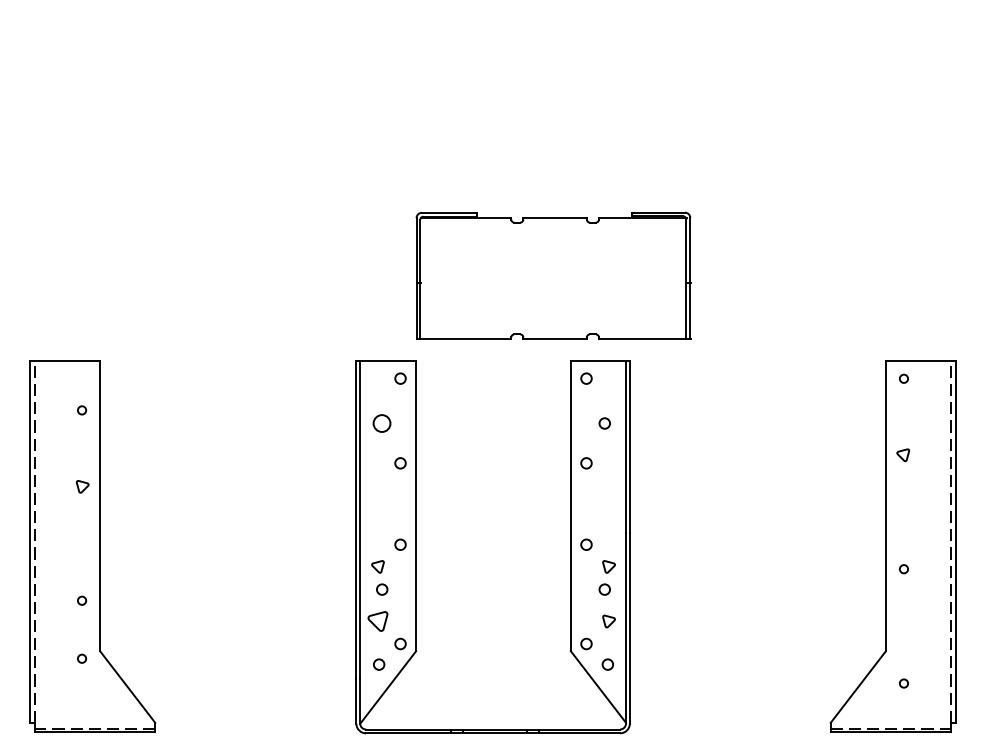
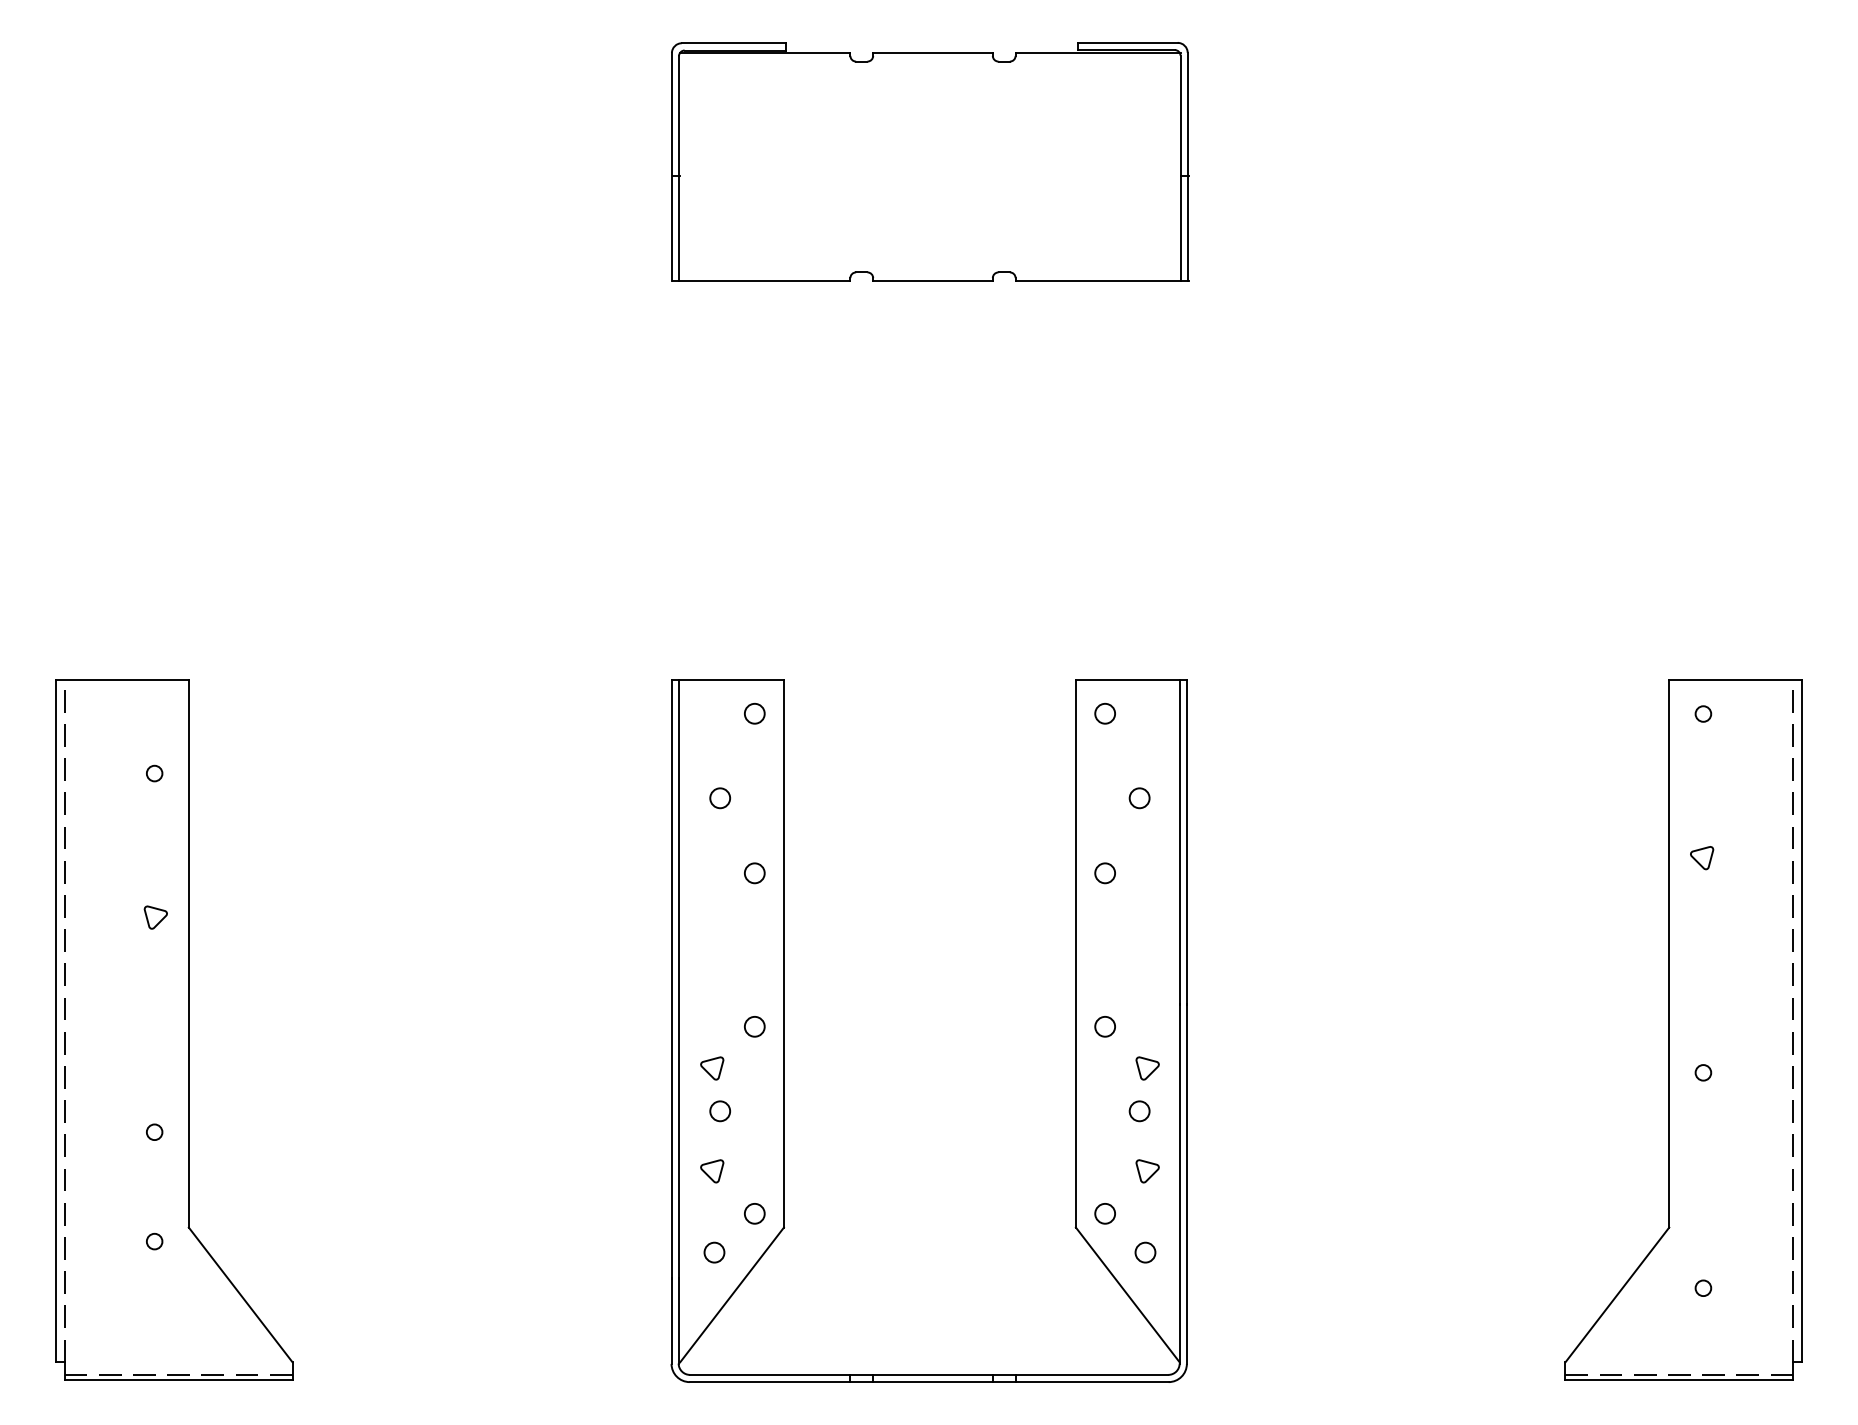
part: (553, 275) -> (929, 161), moved
circle: (382, 423) -> (720, 798), size x0.62
part: (377, 621) -> (711, 1171), size x0.62

